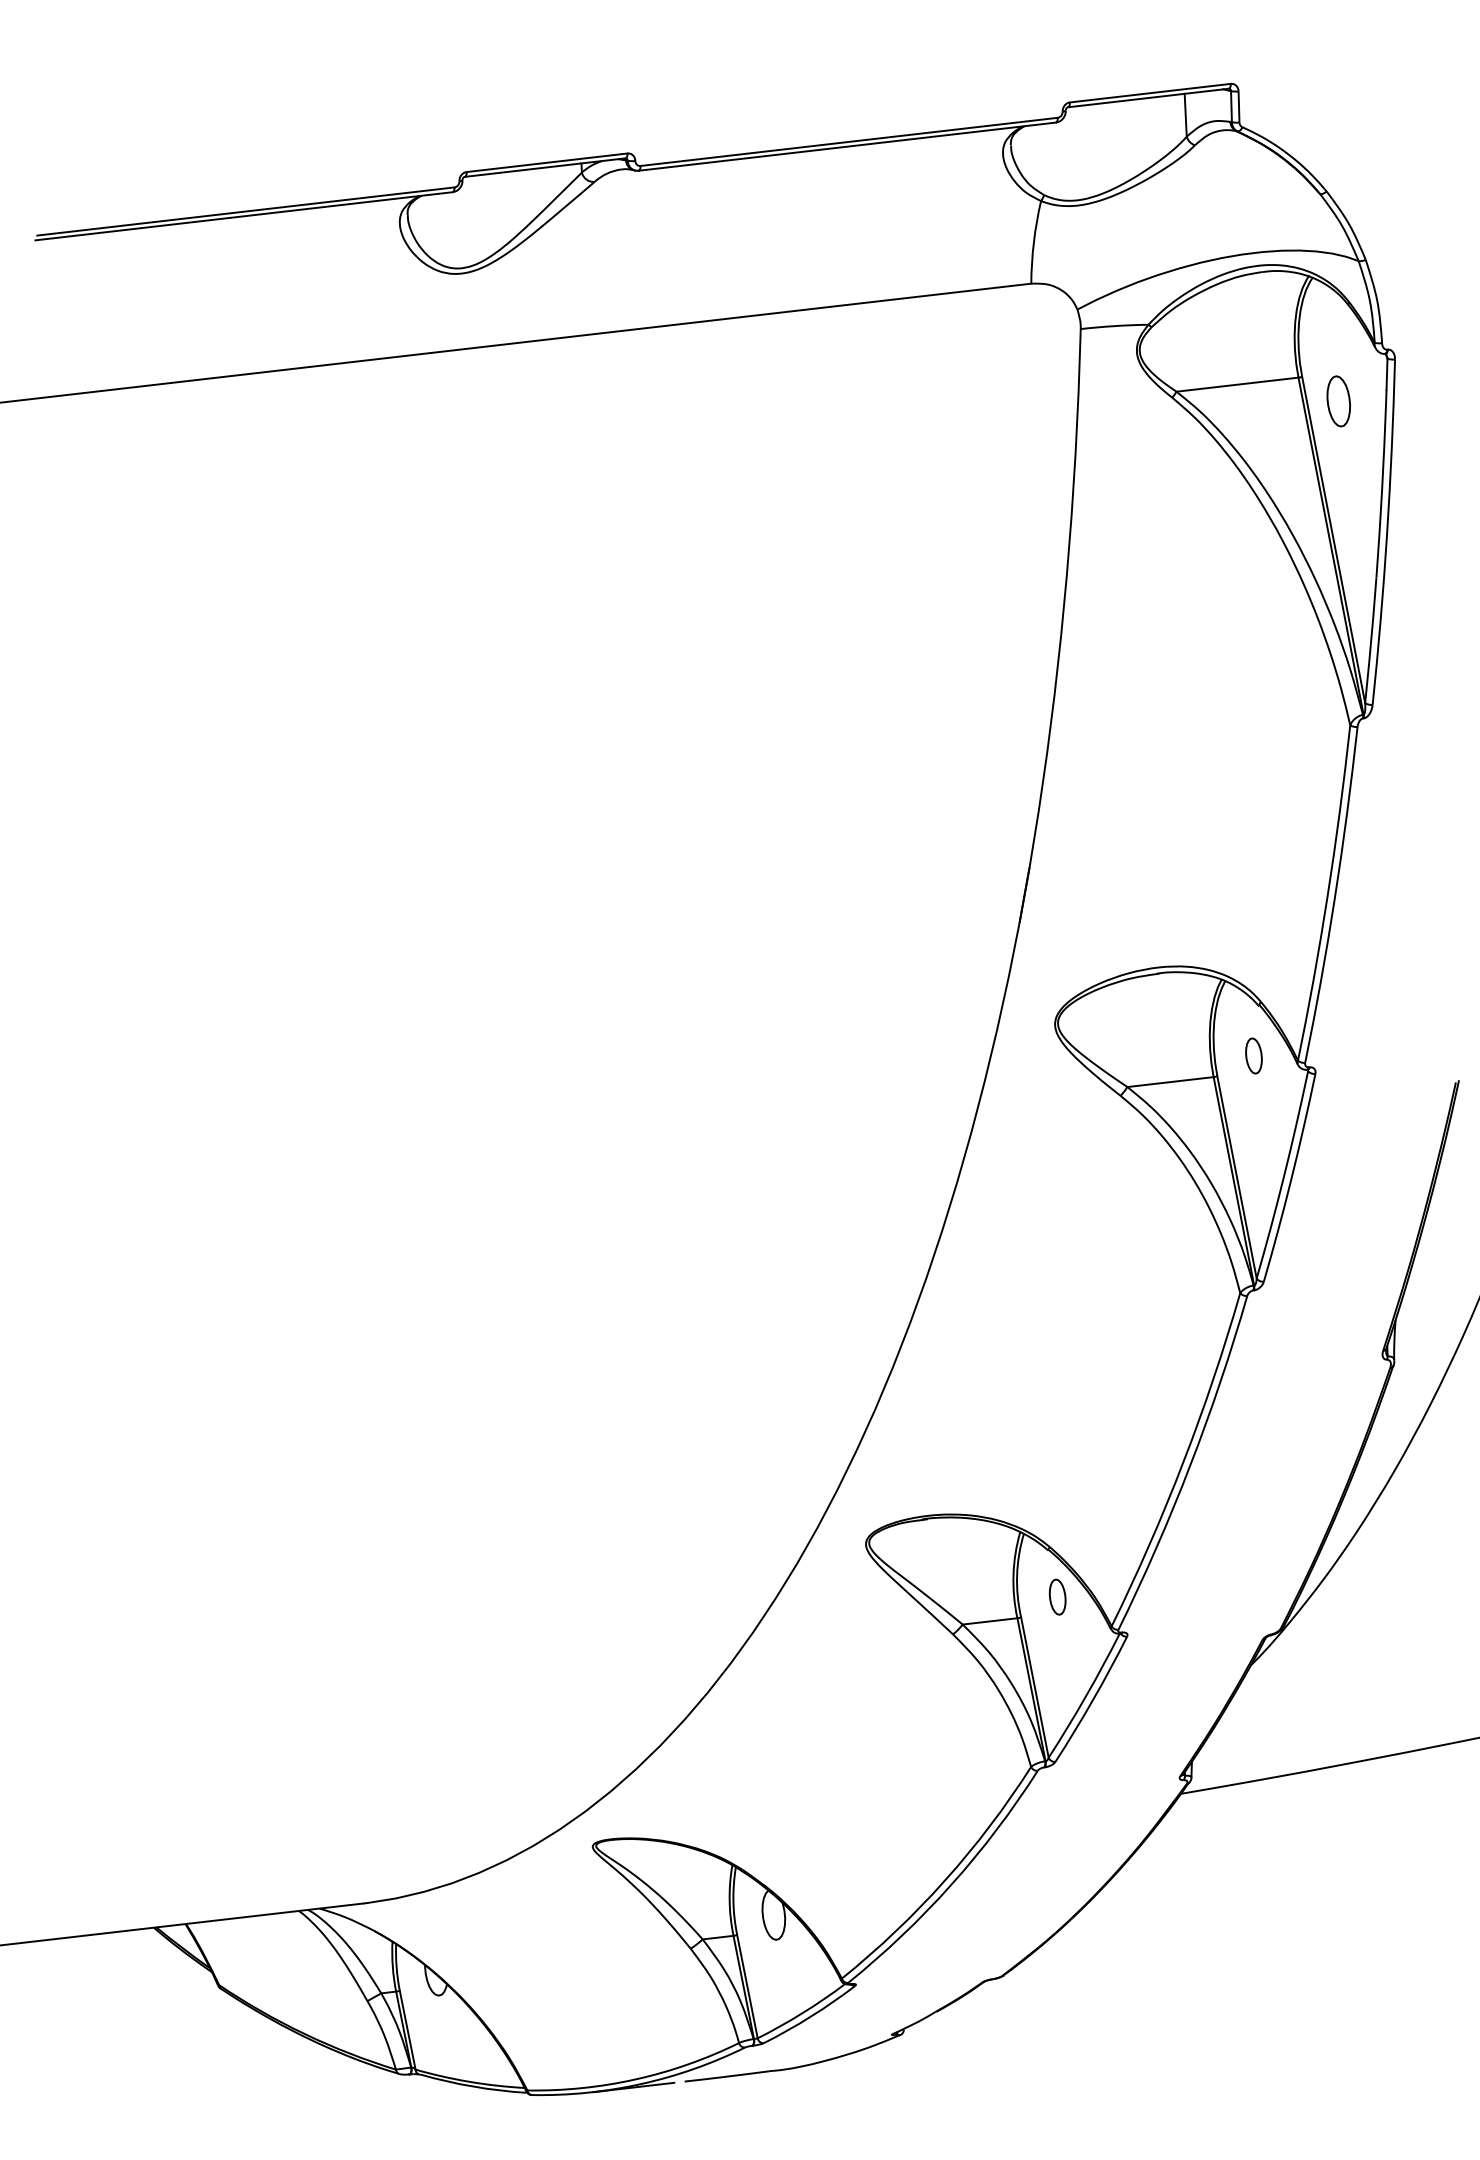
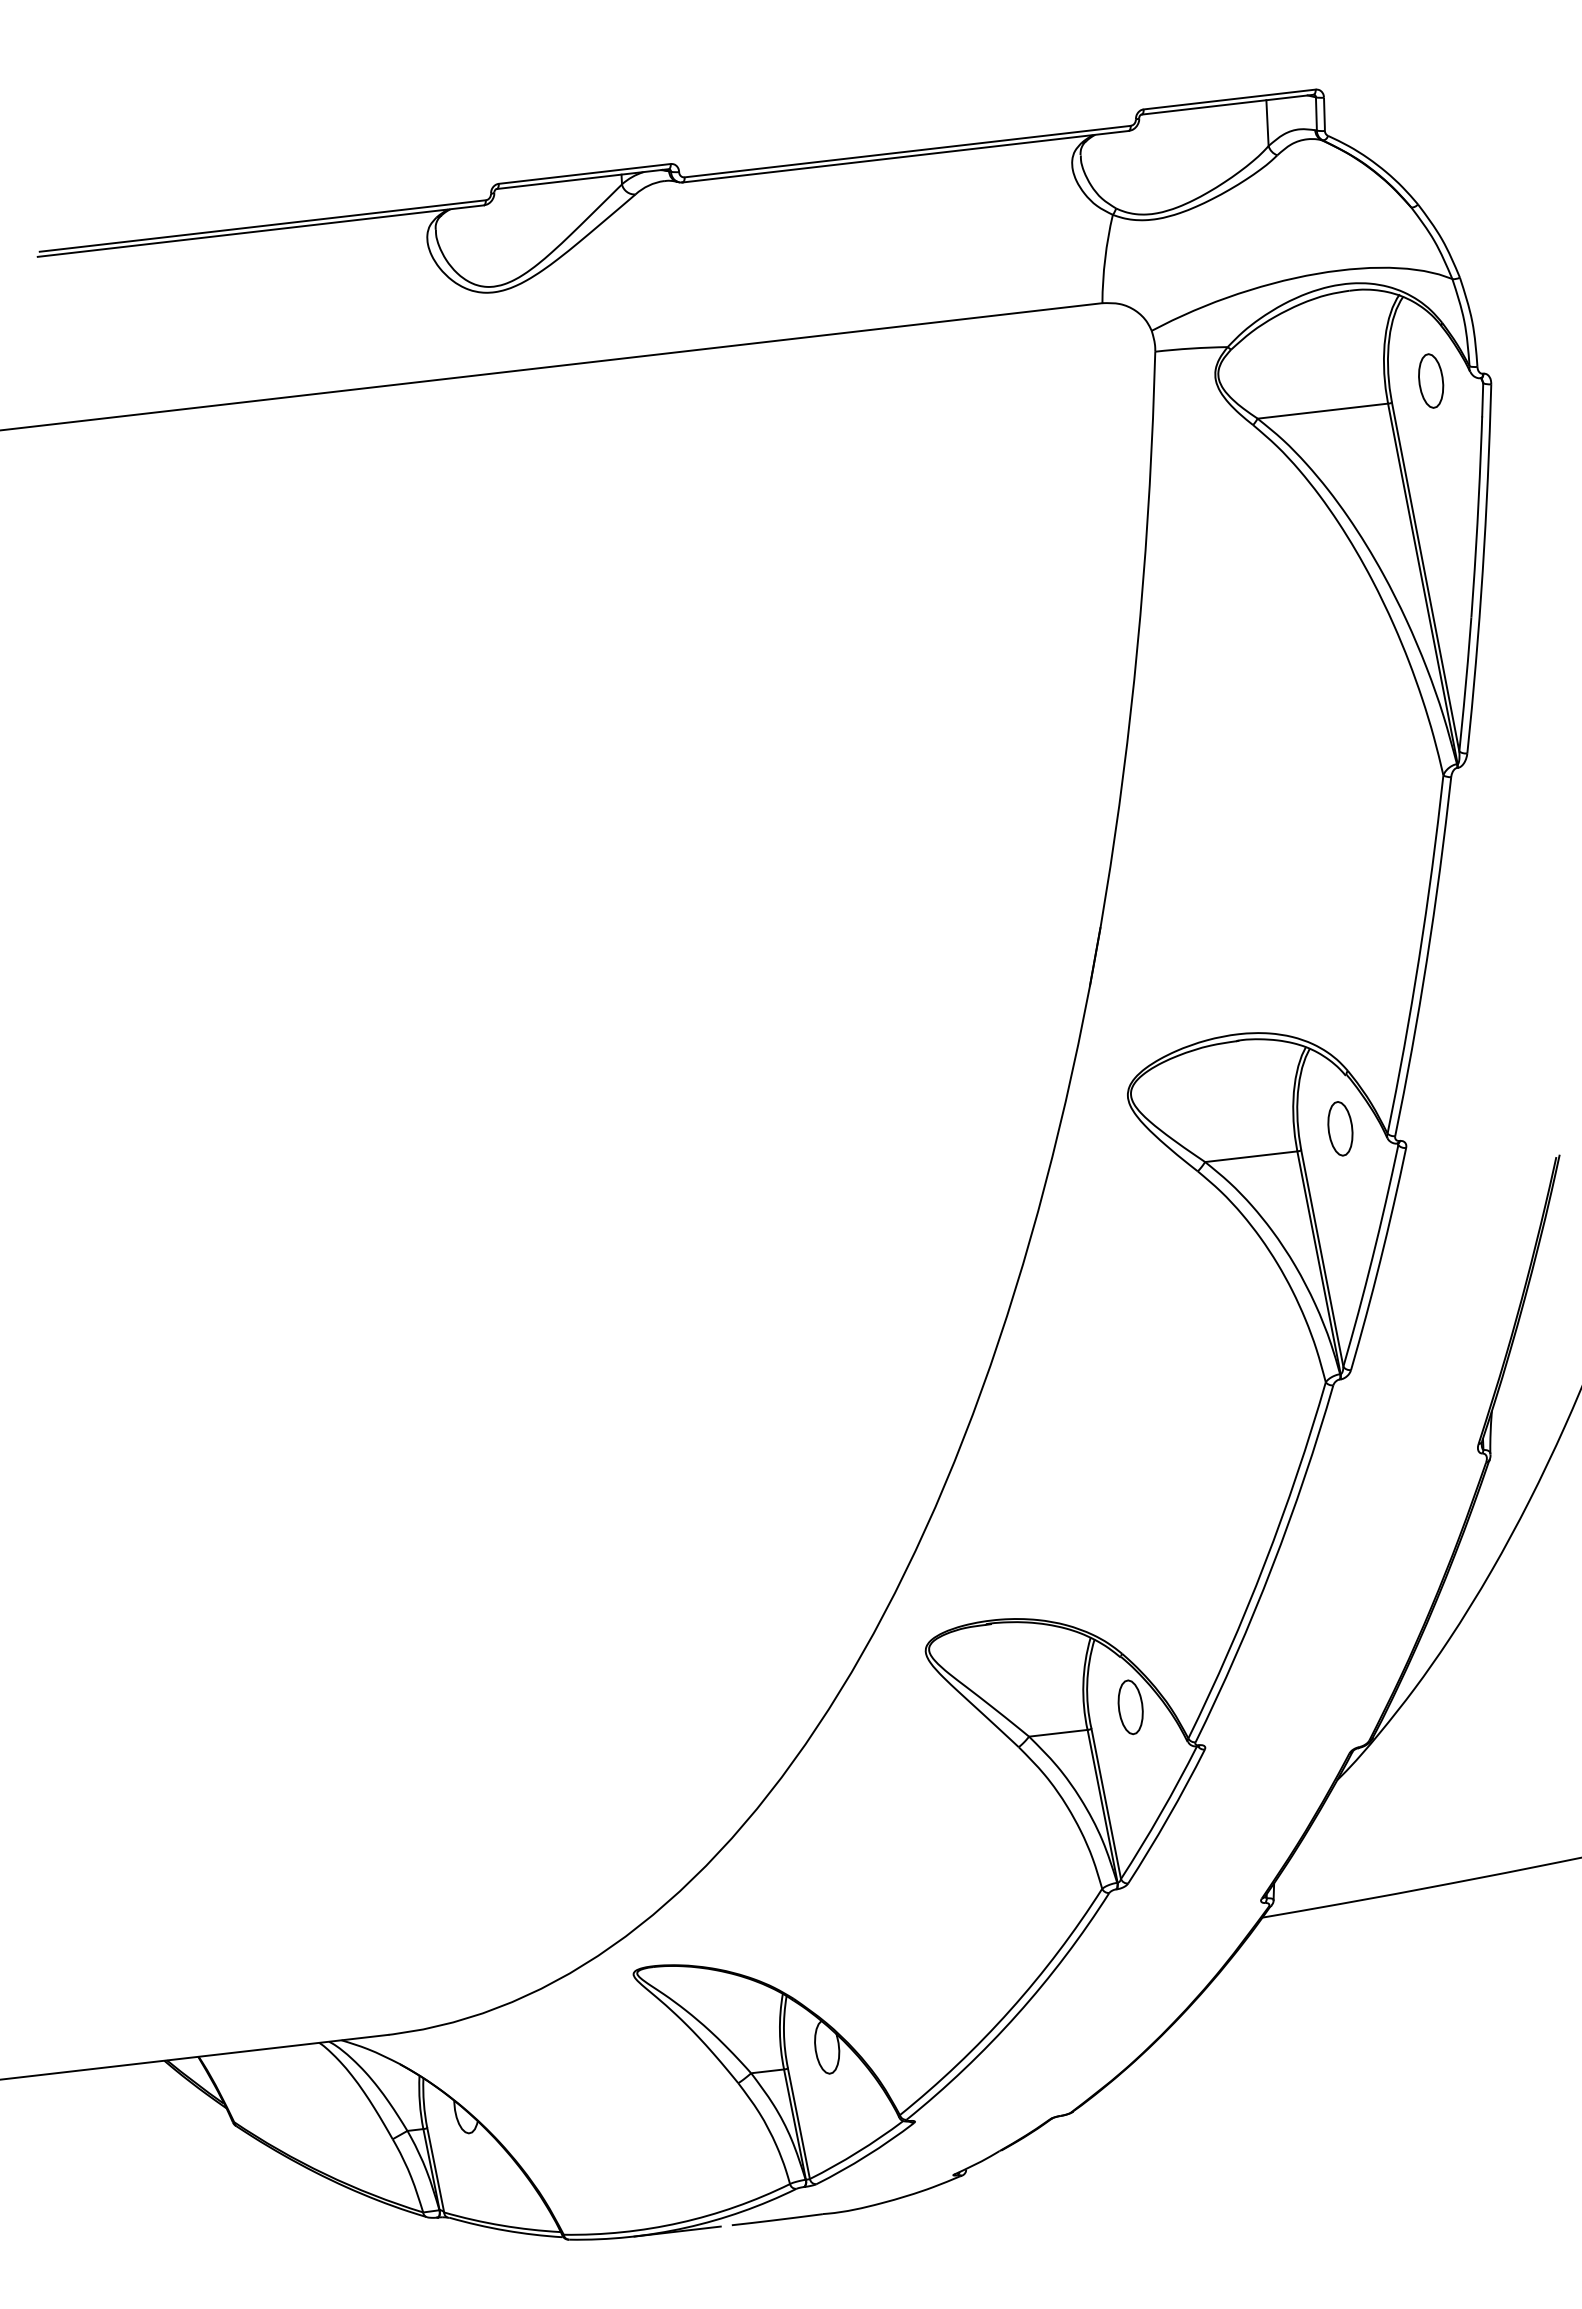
part: (1339, 400) -> (1431, 380), moved
part: (1254, 1055) -> (1340, 1128), size x1.43
part: (1057, 1597) -> (1130, 1707), size x1.43

